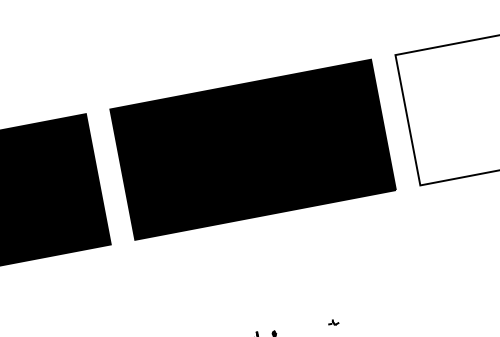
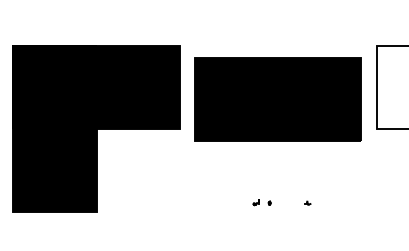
part: (251, 150) -> (277, 99), moved

